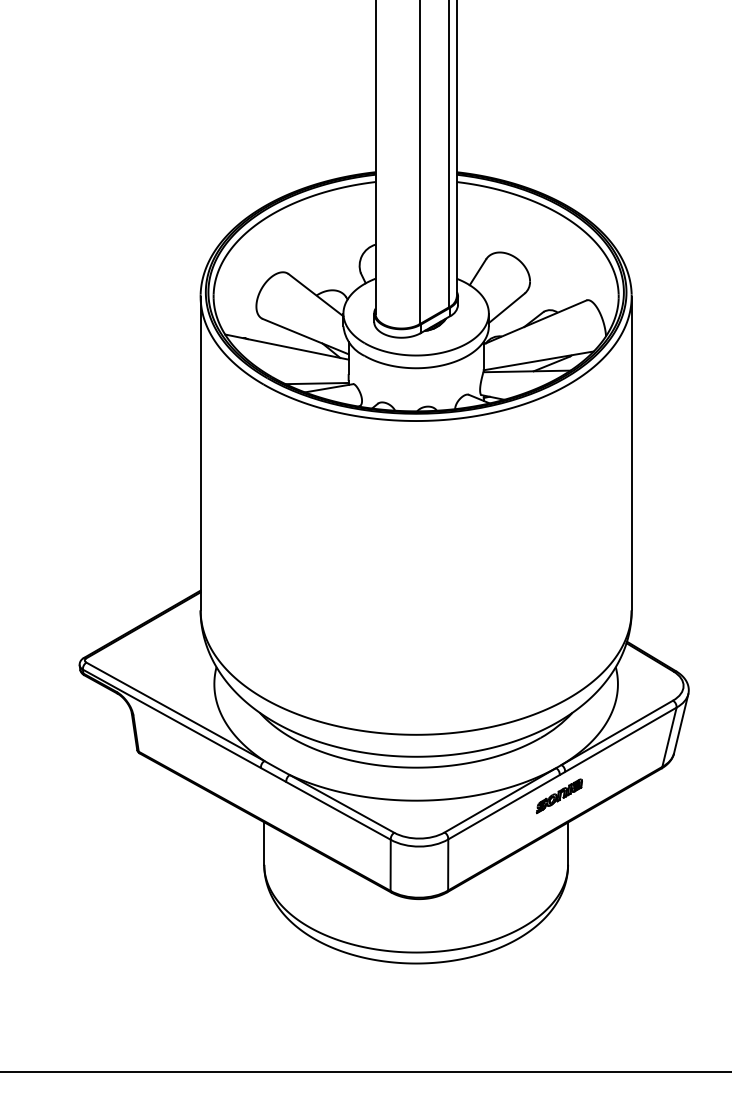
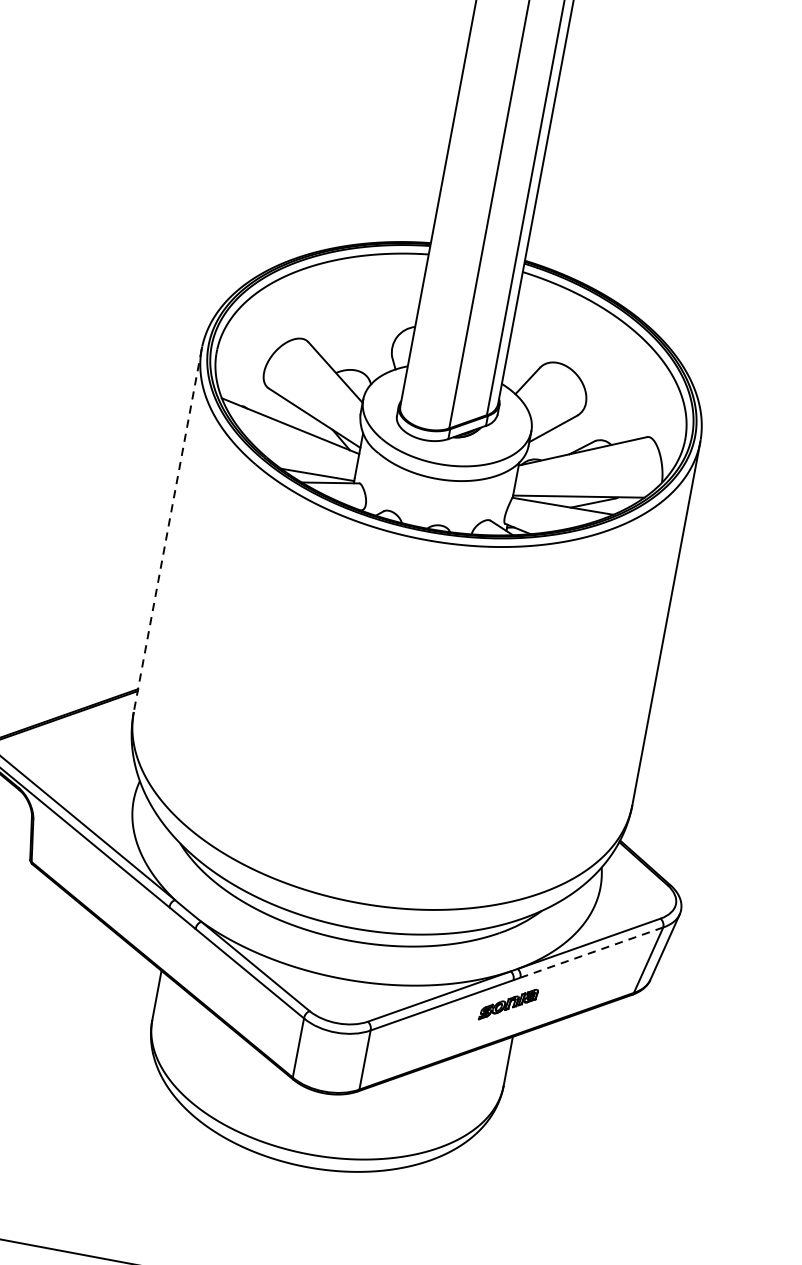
line: (200, 453) -> (167, 530), solid -> dashed
line: (620, 740) -> (591, 953), solid -> dashed

